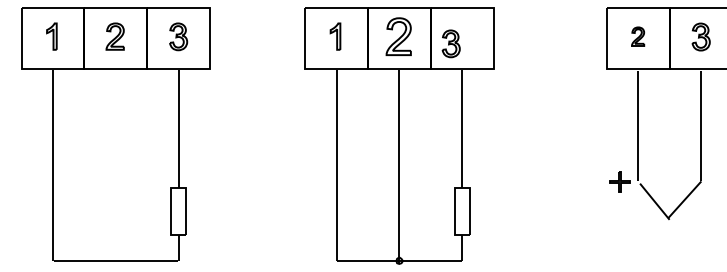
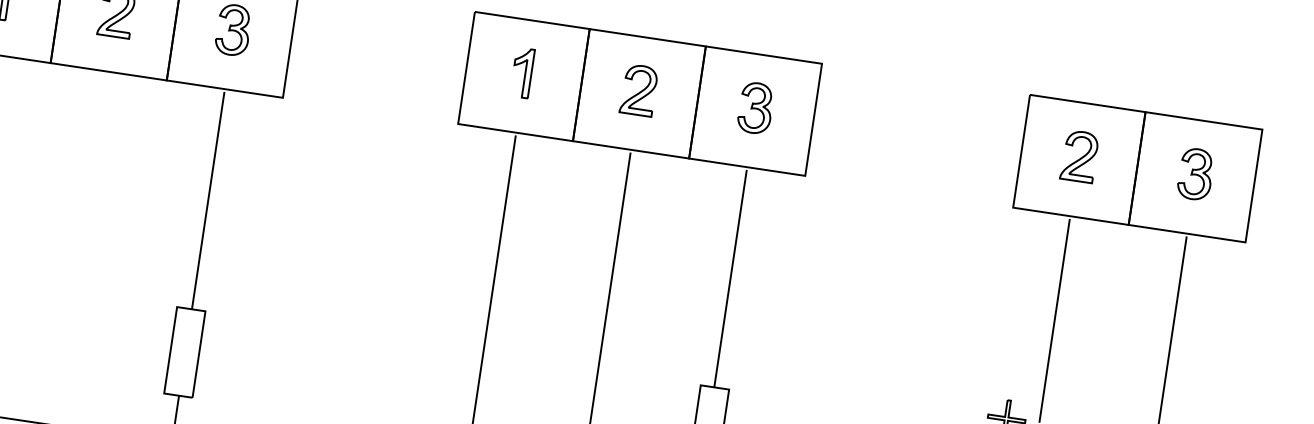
part: (398, 36) -> (638, 89), size x0.71
part: (637, 36) -> (1078, 155), size x1.43
part: (450, 43) -> (754, 107), moved

